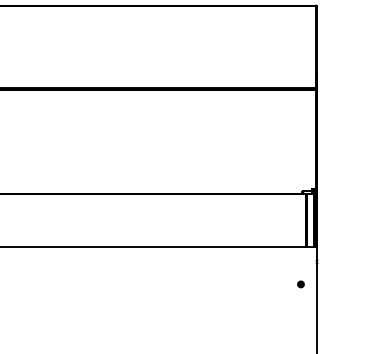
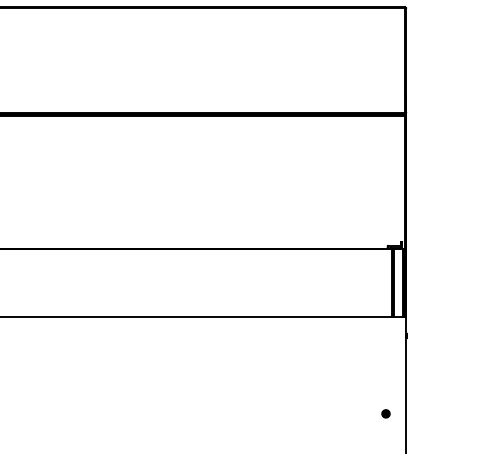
part: (300, 284) -> (385, 413), moved

